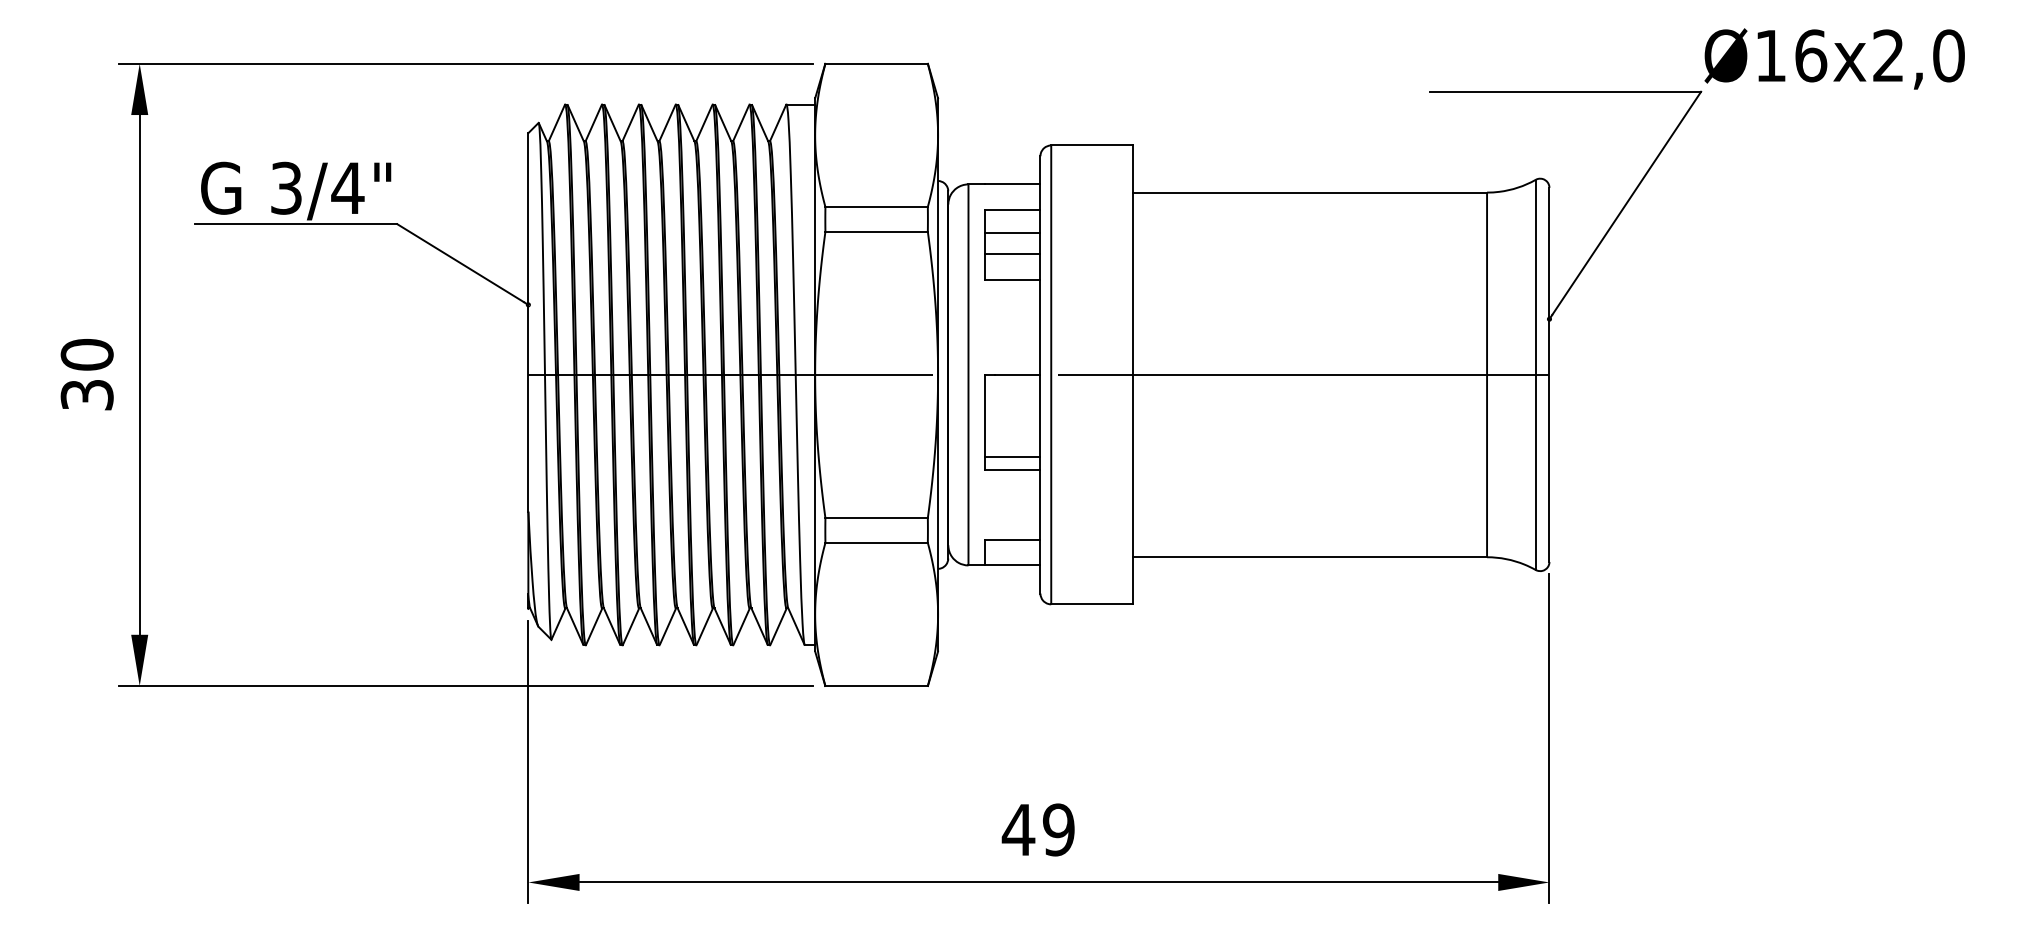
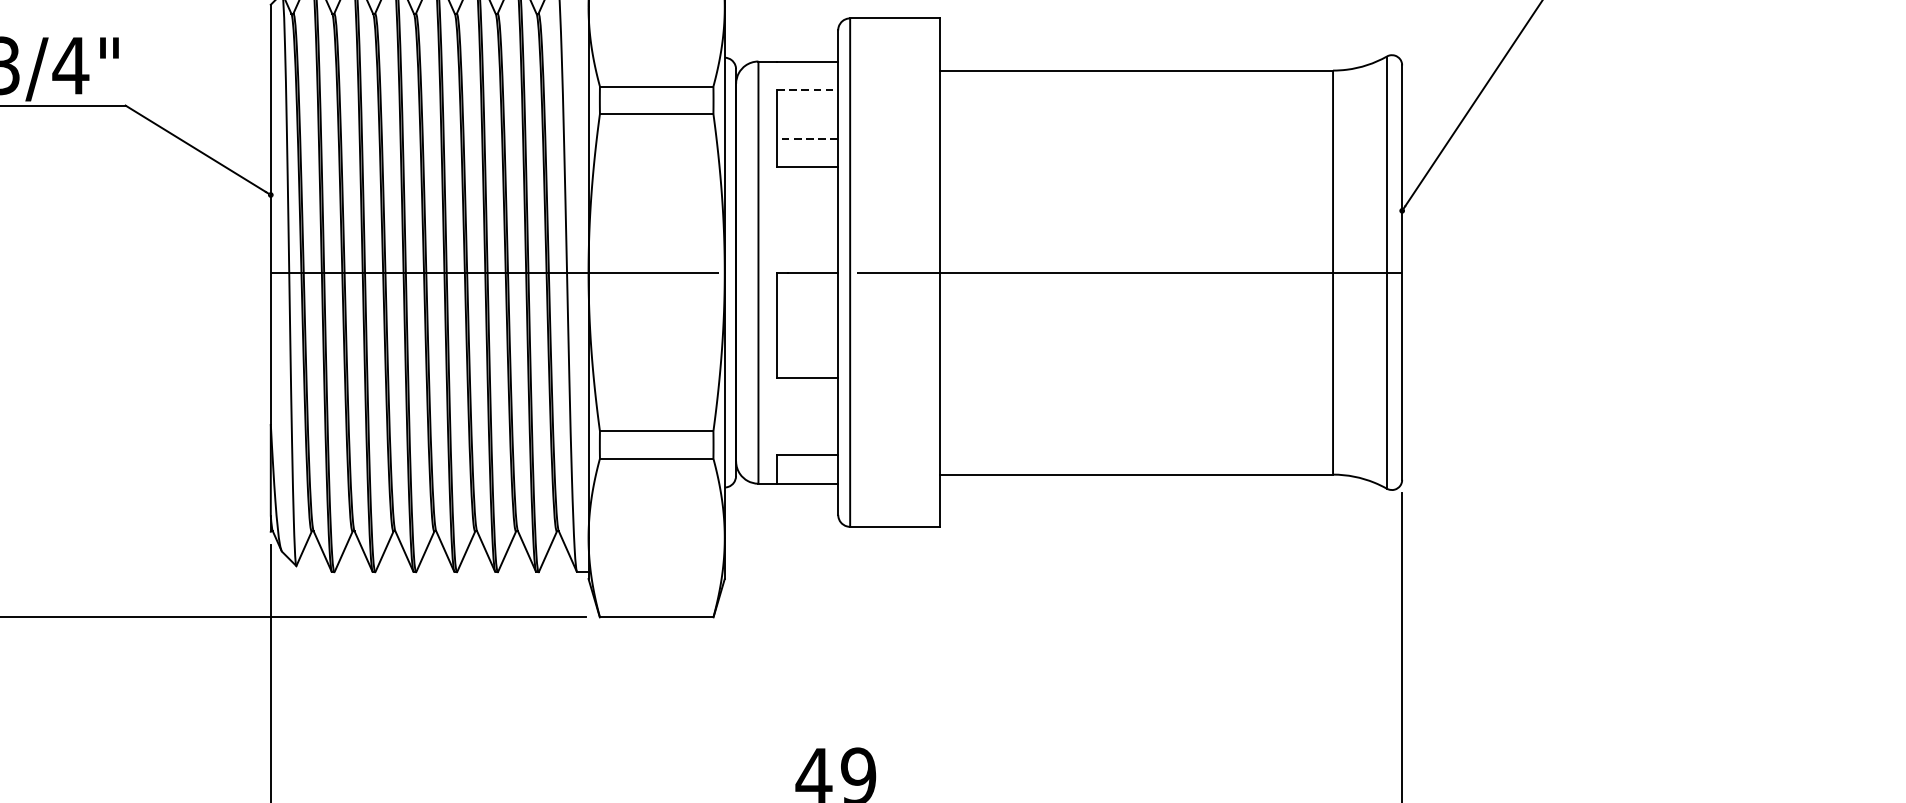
line: (1012, 209) -> (807, 89), solid -> dashed
line: (1012, 233) -> (807, 115), removed
line: (1012, 254) -> (807, 139), solid -> dashed
line: (1012, 456) -> (807, 363), removed

